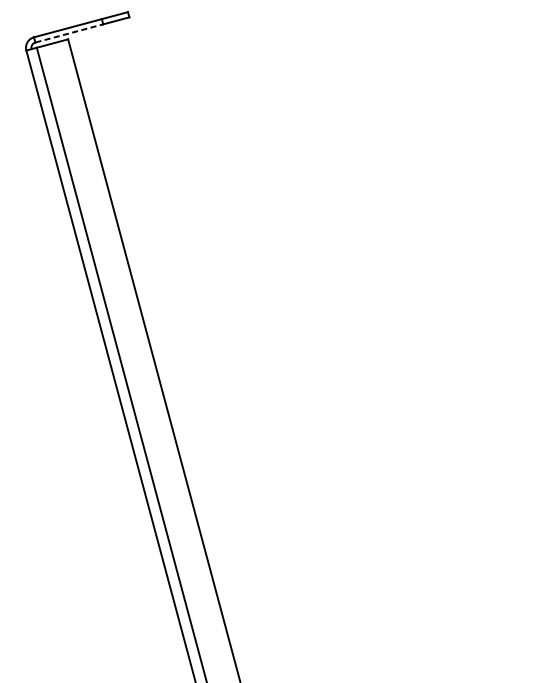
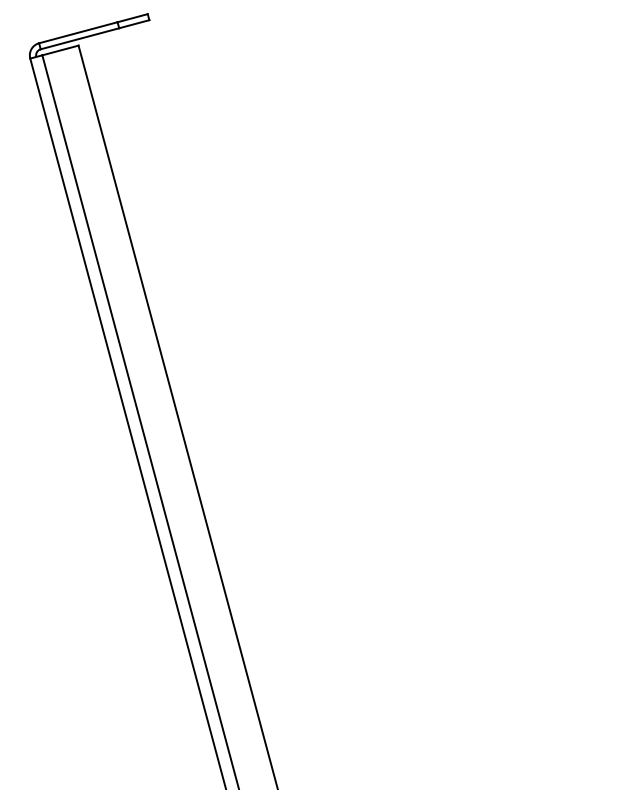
line: (68, 33) -> (79, 38), dashed -> solid

